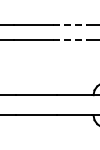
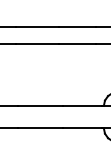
line: (69, 24) -> (77, 27), dashed -> solid
line: (69, 39) -> (77, 44), dashed -> solid

